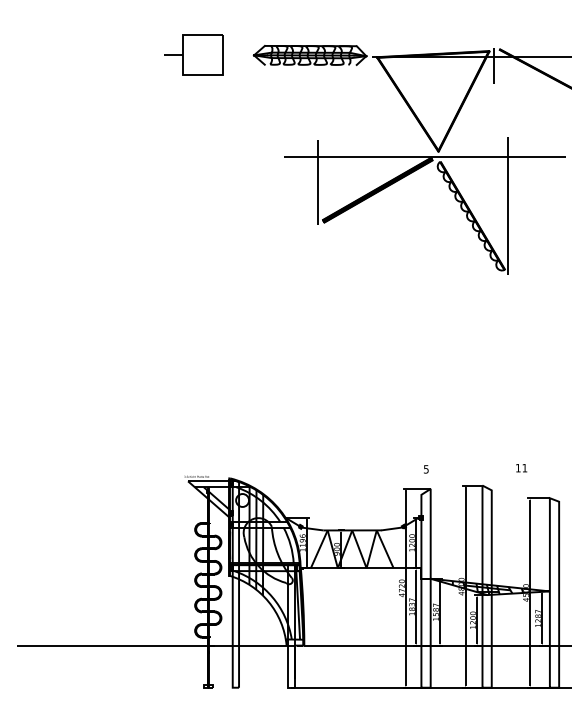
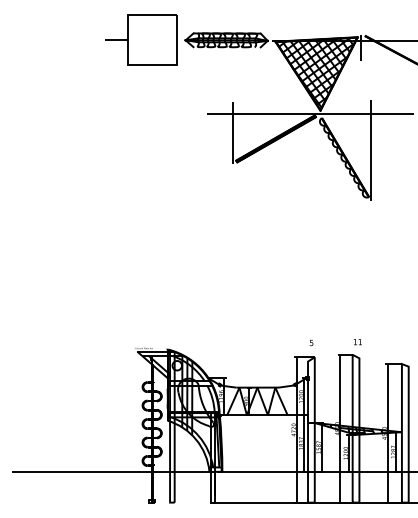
part: (193, 54) -> (141, 39), size x1.67
hatch: (434, 99) -> (317, 72), added
text: (521, 468) -> (357, 342), moved

